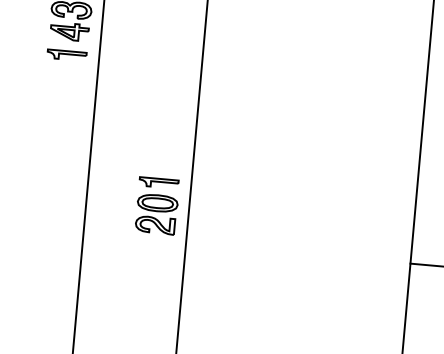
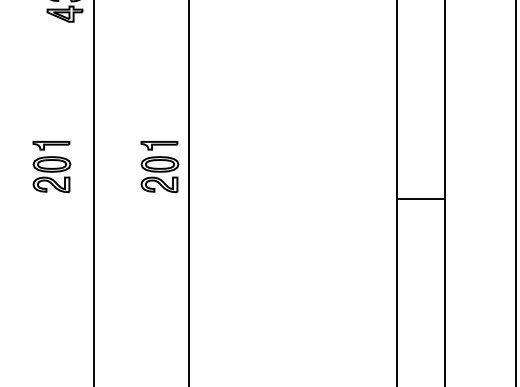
part: (67, 54) -> (64, 35), removed
part: (40, 196) -> (51, 167), added

